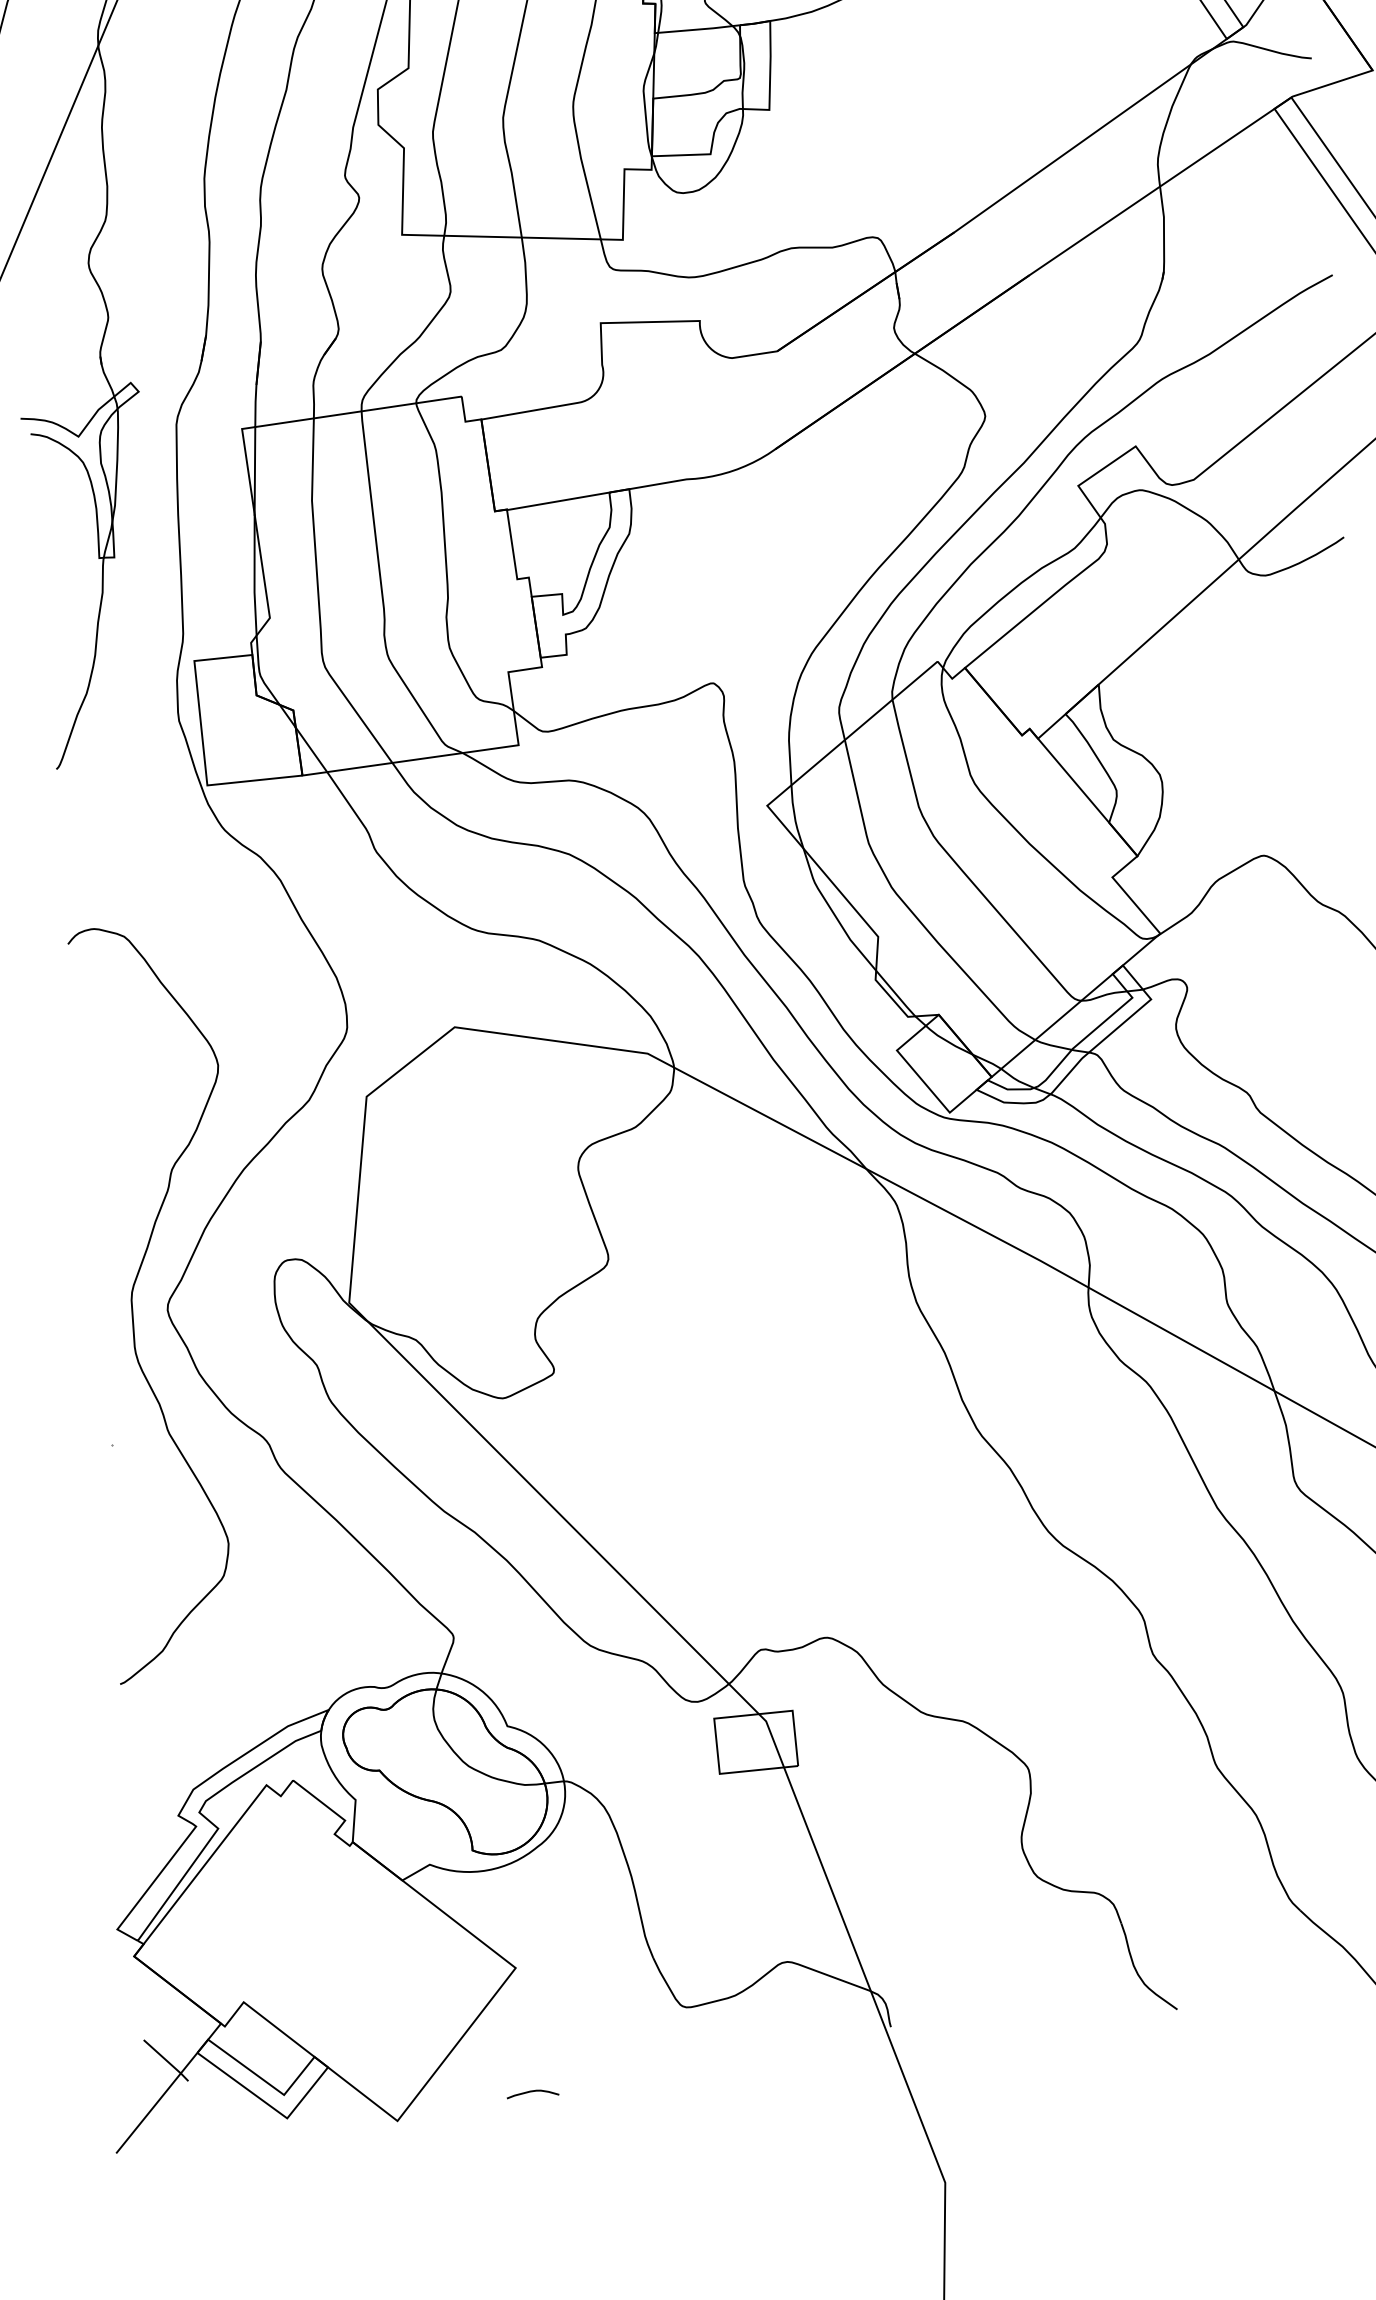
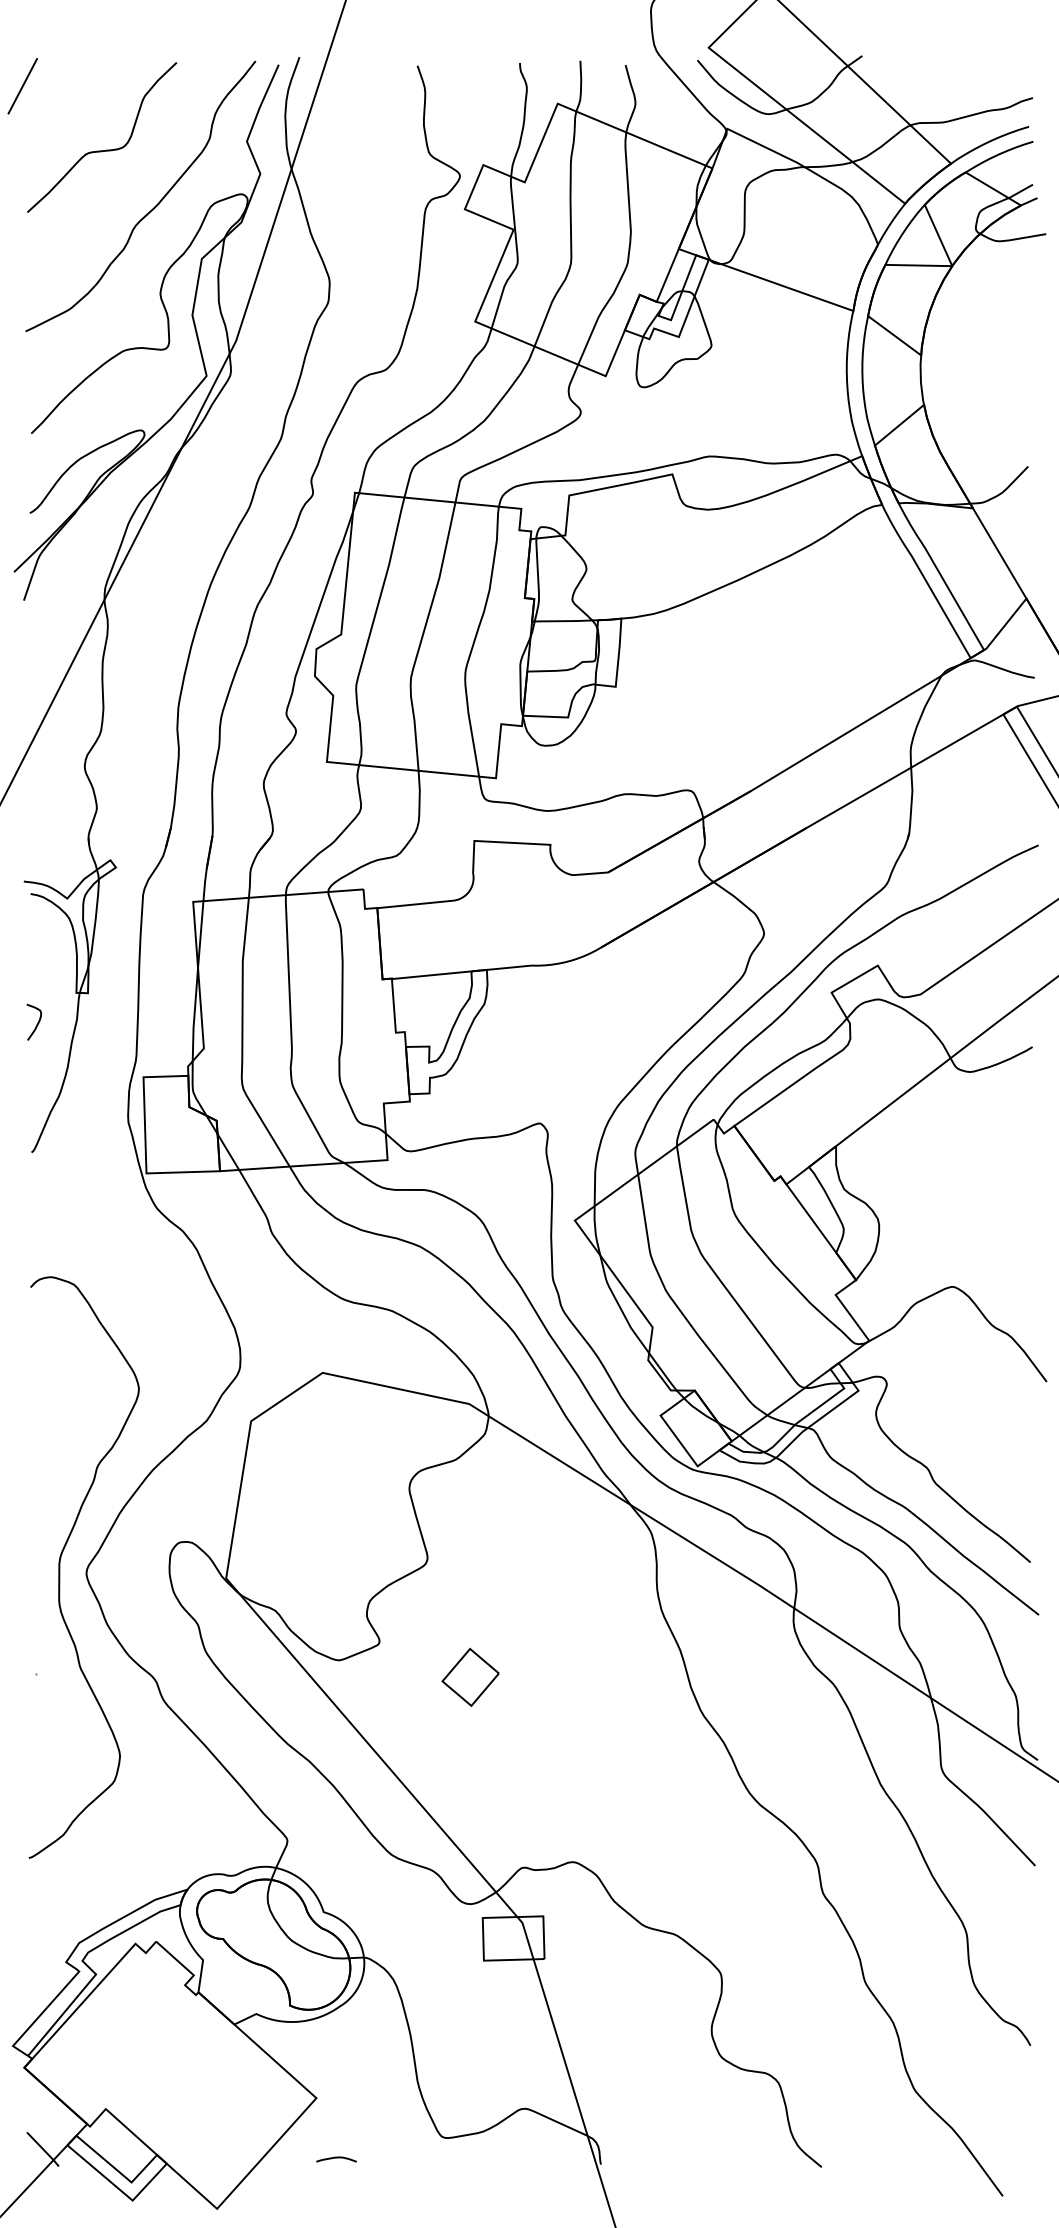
curve: (51, 600) -> (37, 1022), added
part: (675, 1408) -> (470, 1677), added
curve: (532, 2092) -> (336, 2158), moved

